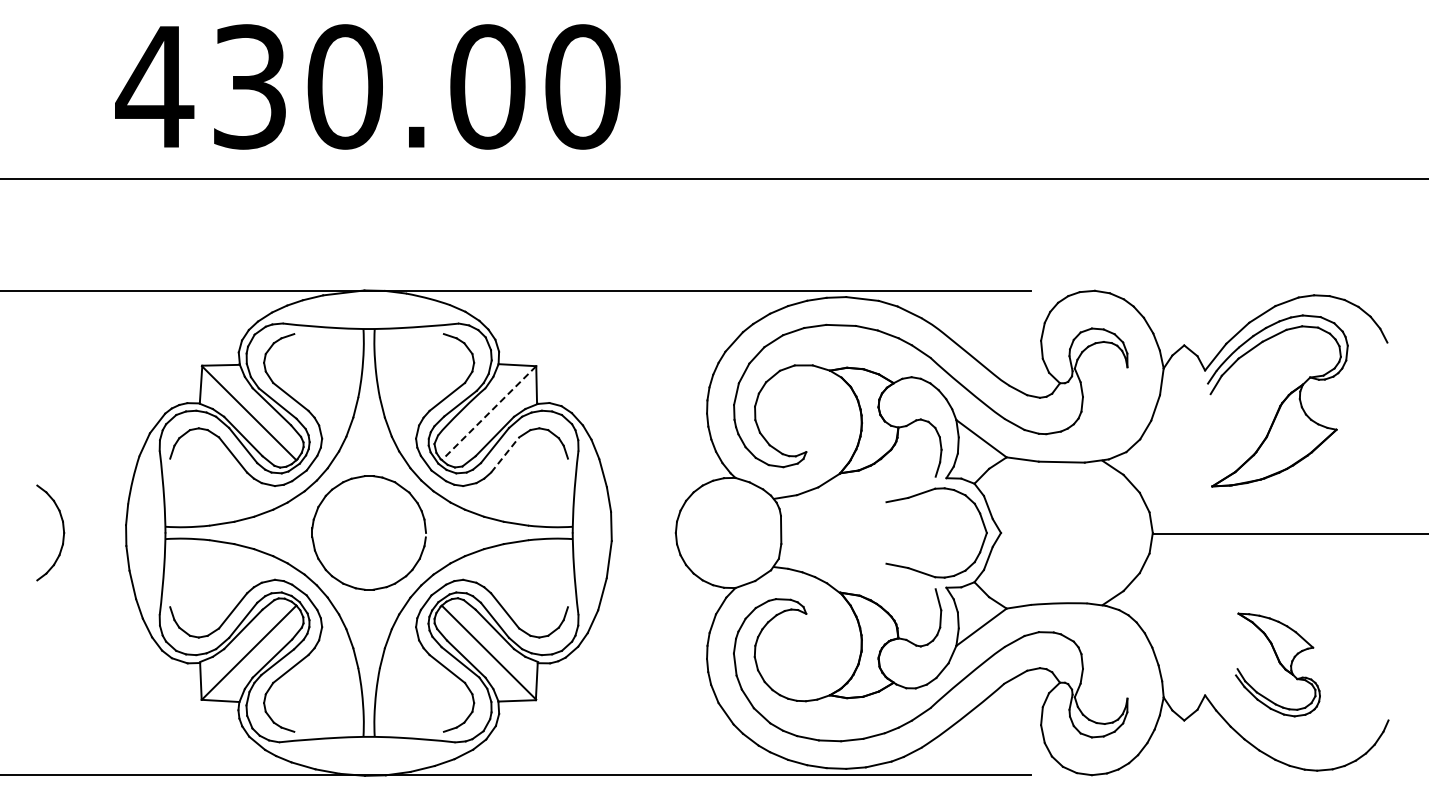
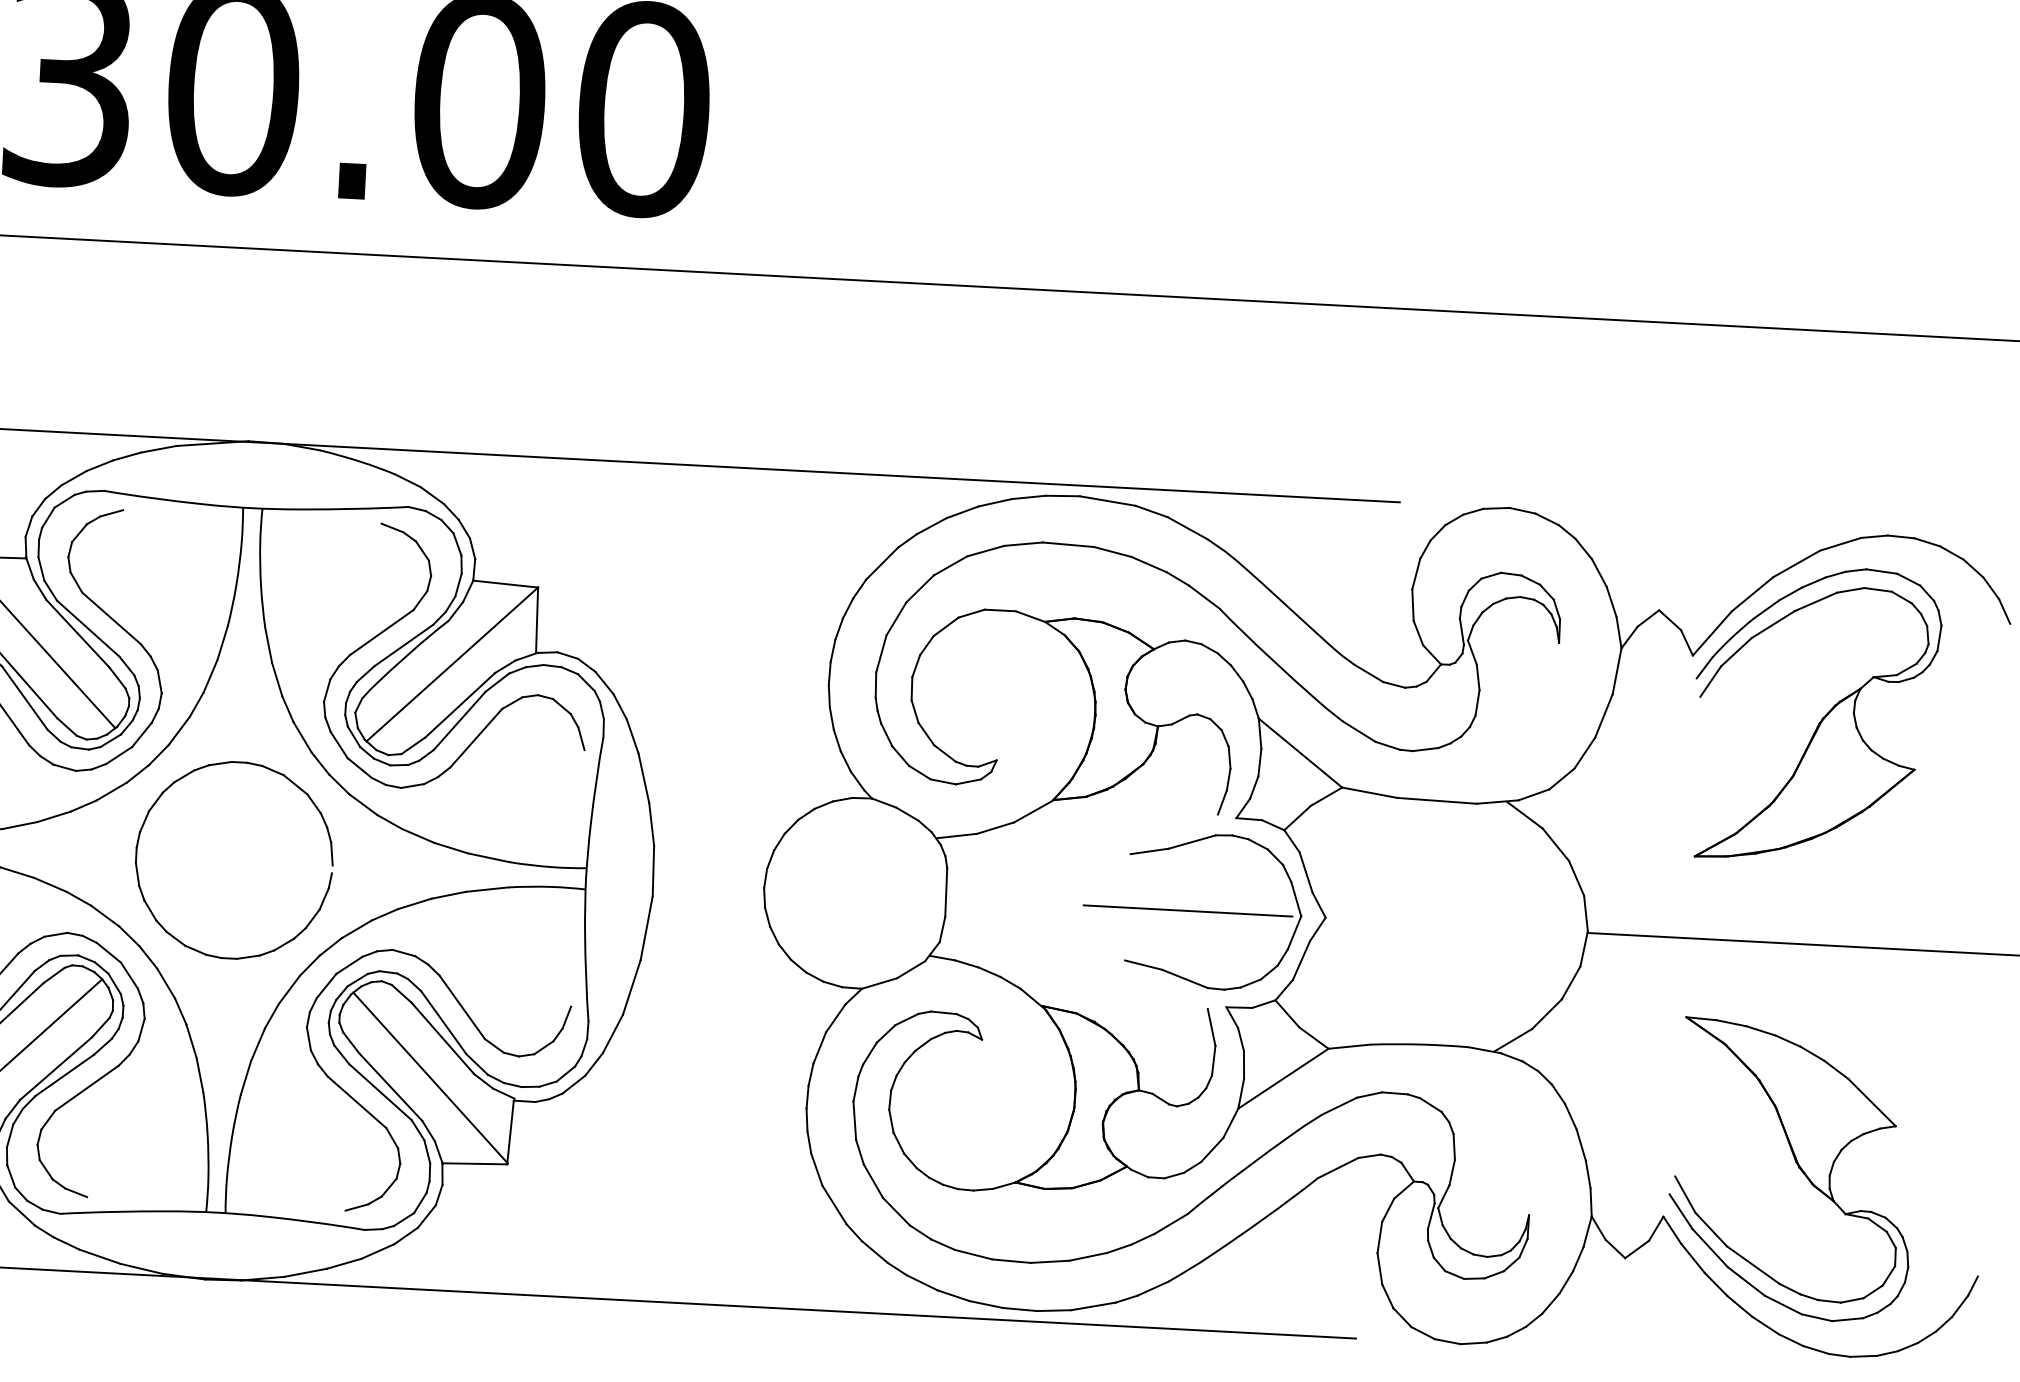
line: (489, 413) -> (453, 665), dashed -> solid
line: (505, 455) -> (476, 738), dashed -> solid
line: (920, 533) -> (1186, 911), added
part: (1277, 664) -> (1791, 1169), size x1.67

